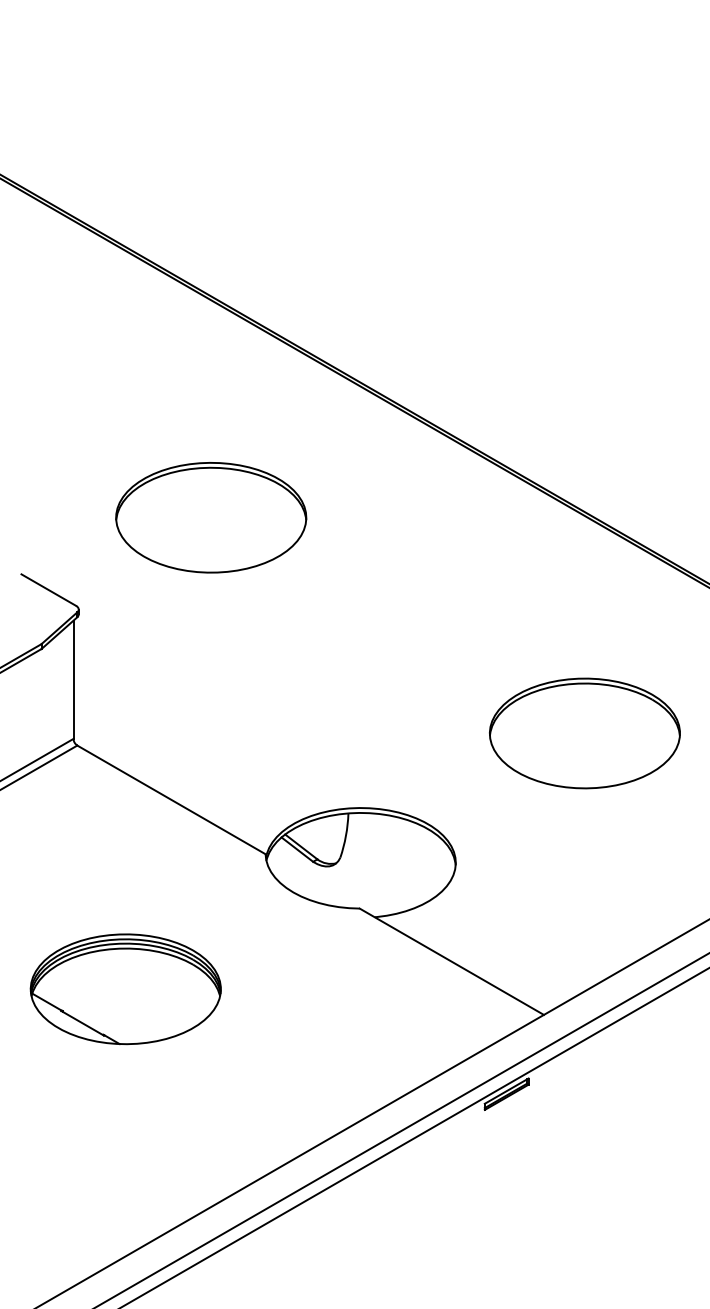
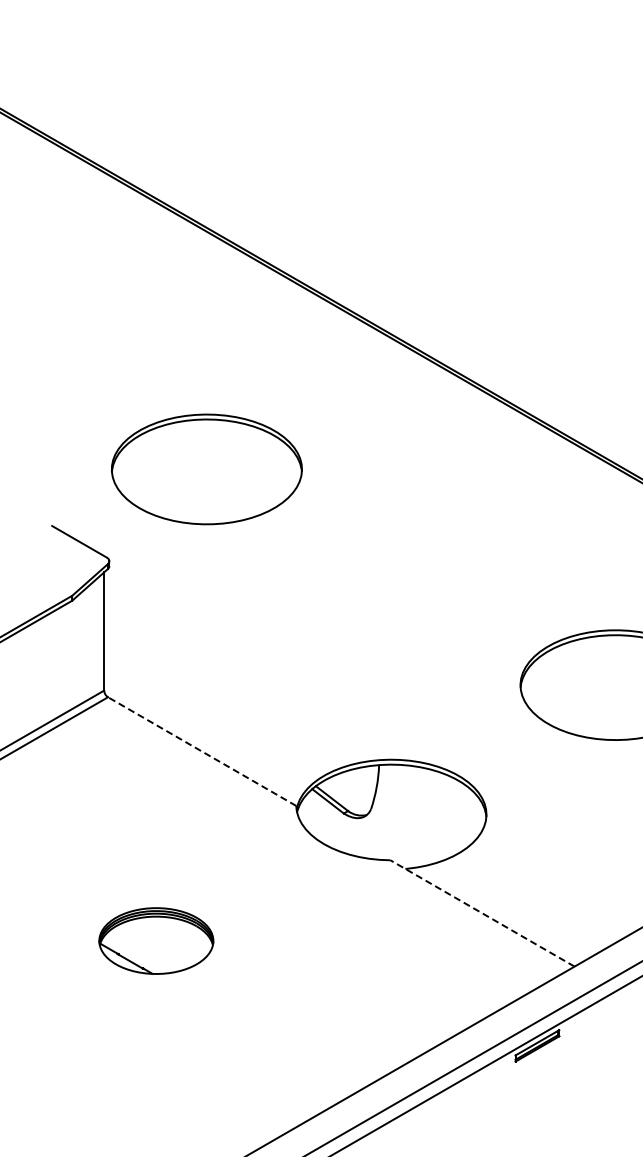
part: (211, 517) -> (207, 469), moved
line: (171, 799) -> (202, 751), solid -> dashed
line: (451, 961) -> (482, 913), solid -> dashed
part: (125, 989) -> (156, 941), size x0.6

